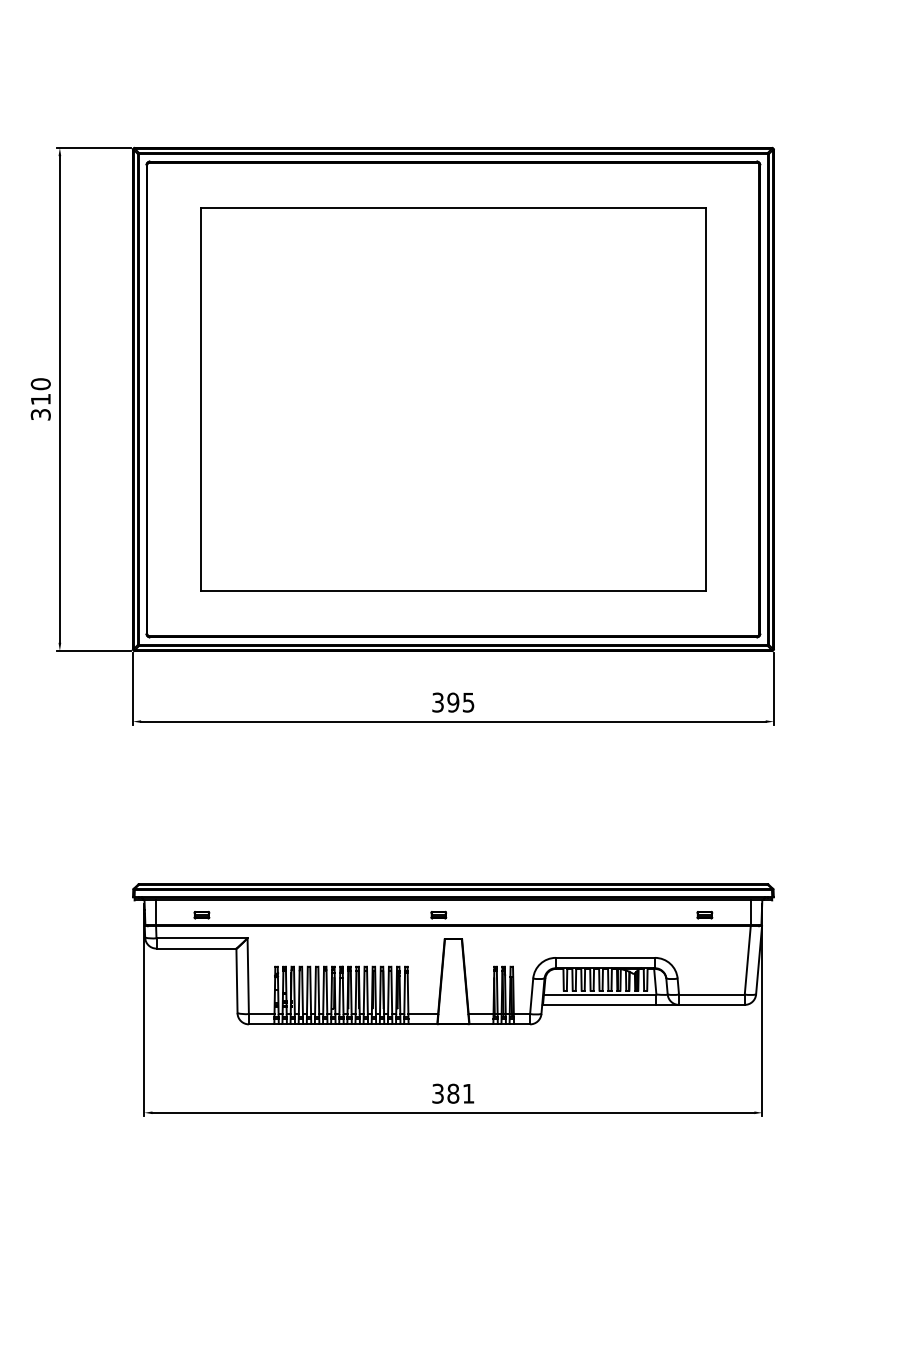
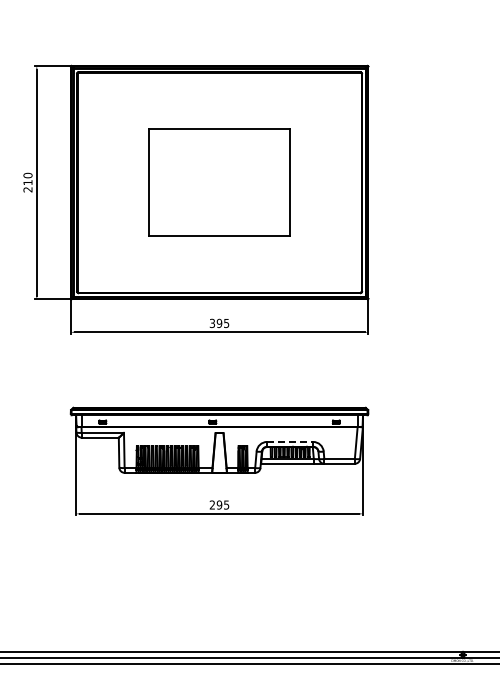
part: (453, 399) -> (219, 182), size x0.6
text: (41, 414) -> (28, 189), 310 -> 210
line: (606, 956) -> (290, 441), solid -> dashed
text: (453, 1092) -> (219, 504), 381 -> 295

